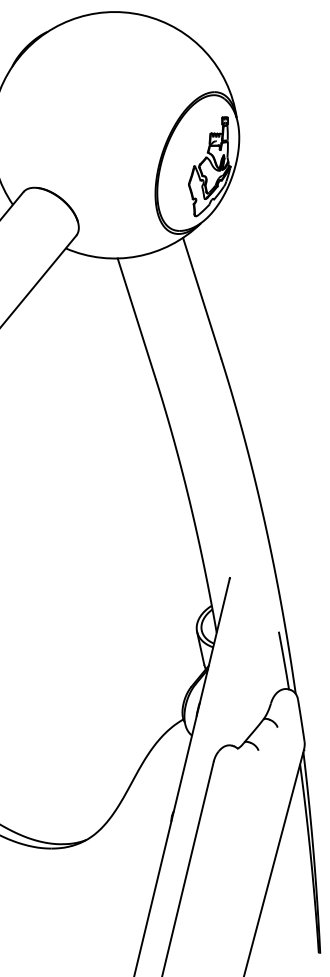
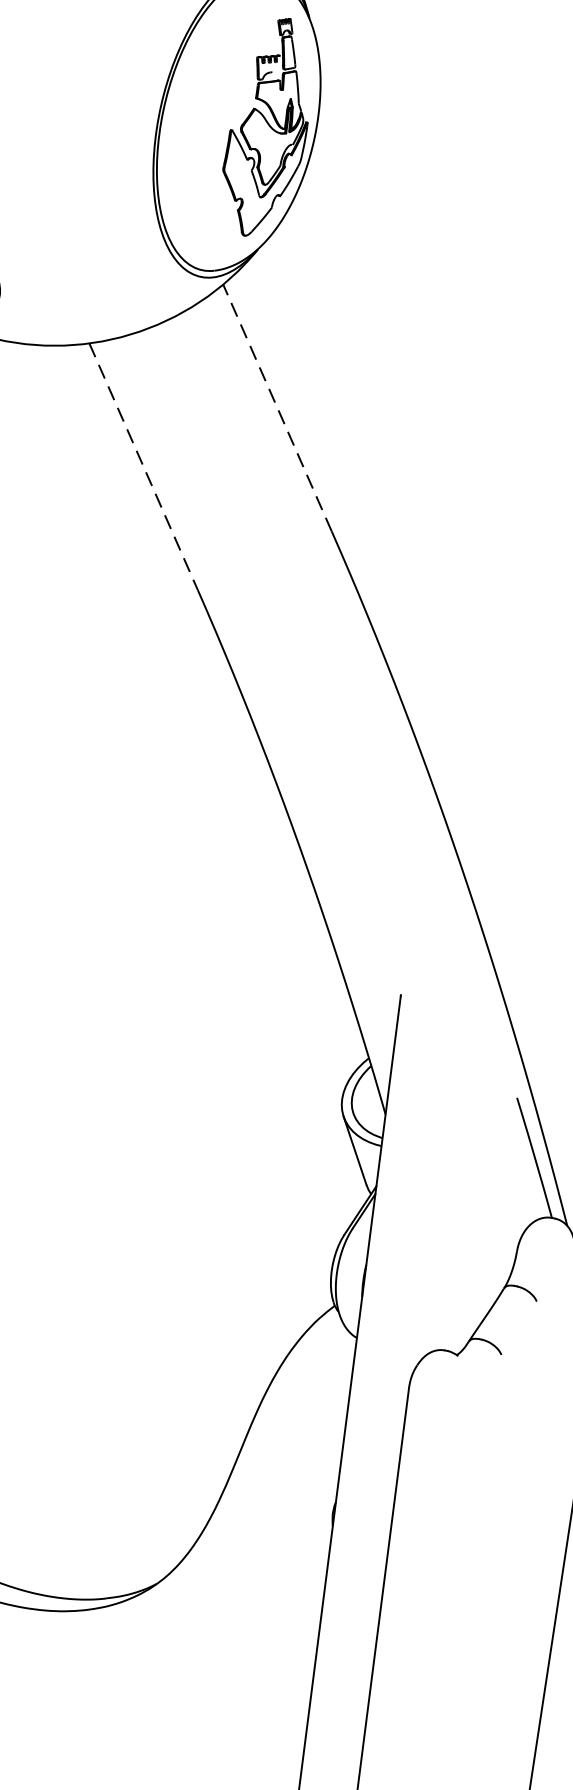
line: (201, 297) -> (276, 406), solid -> dashed
line: (136, 319) -> (143, 468), solid -> dashed

